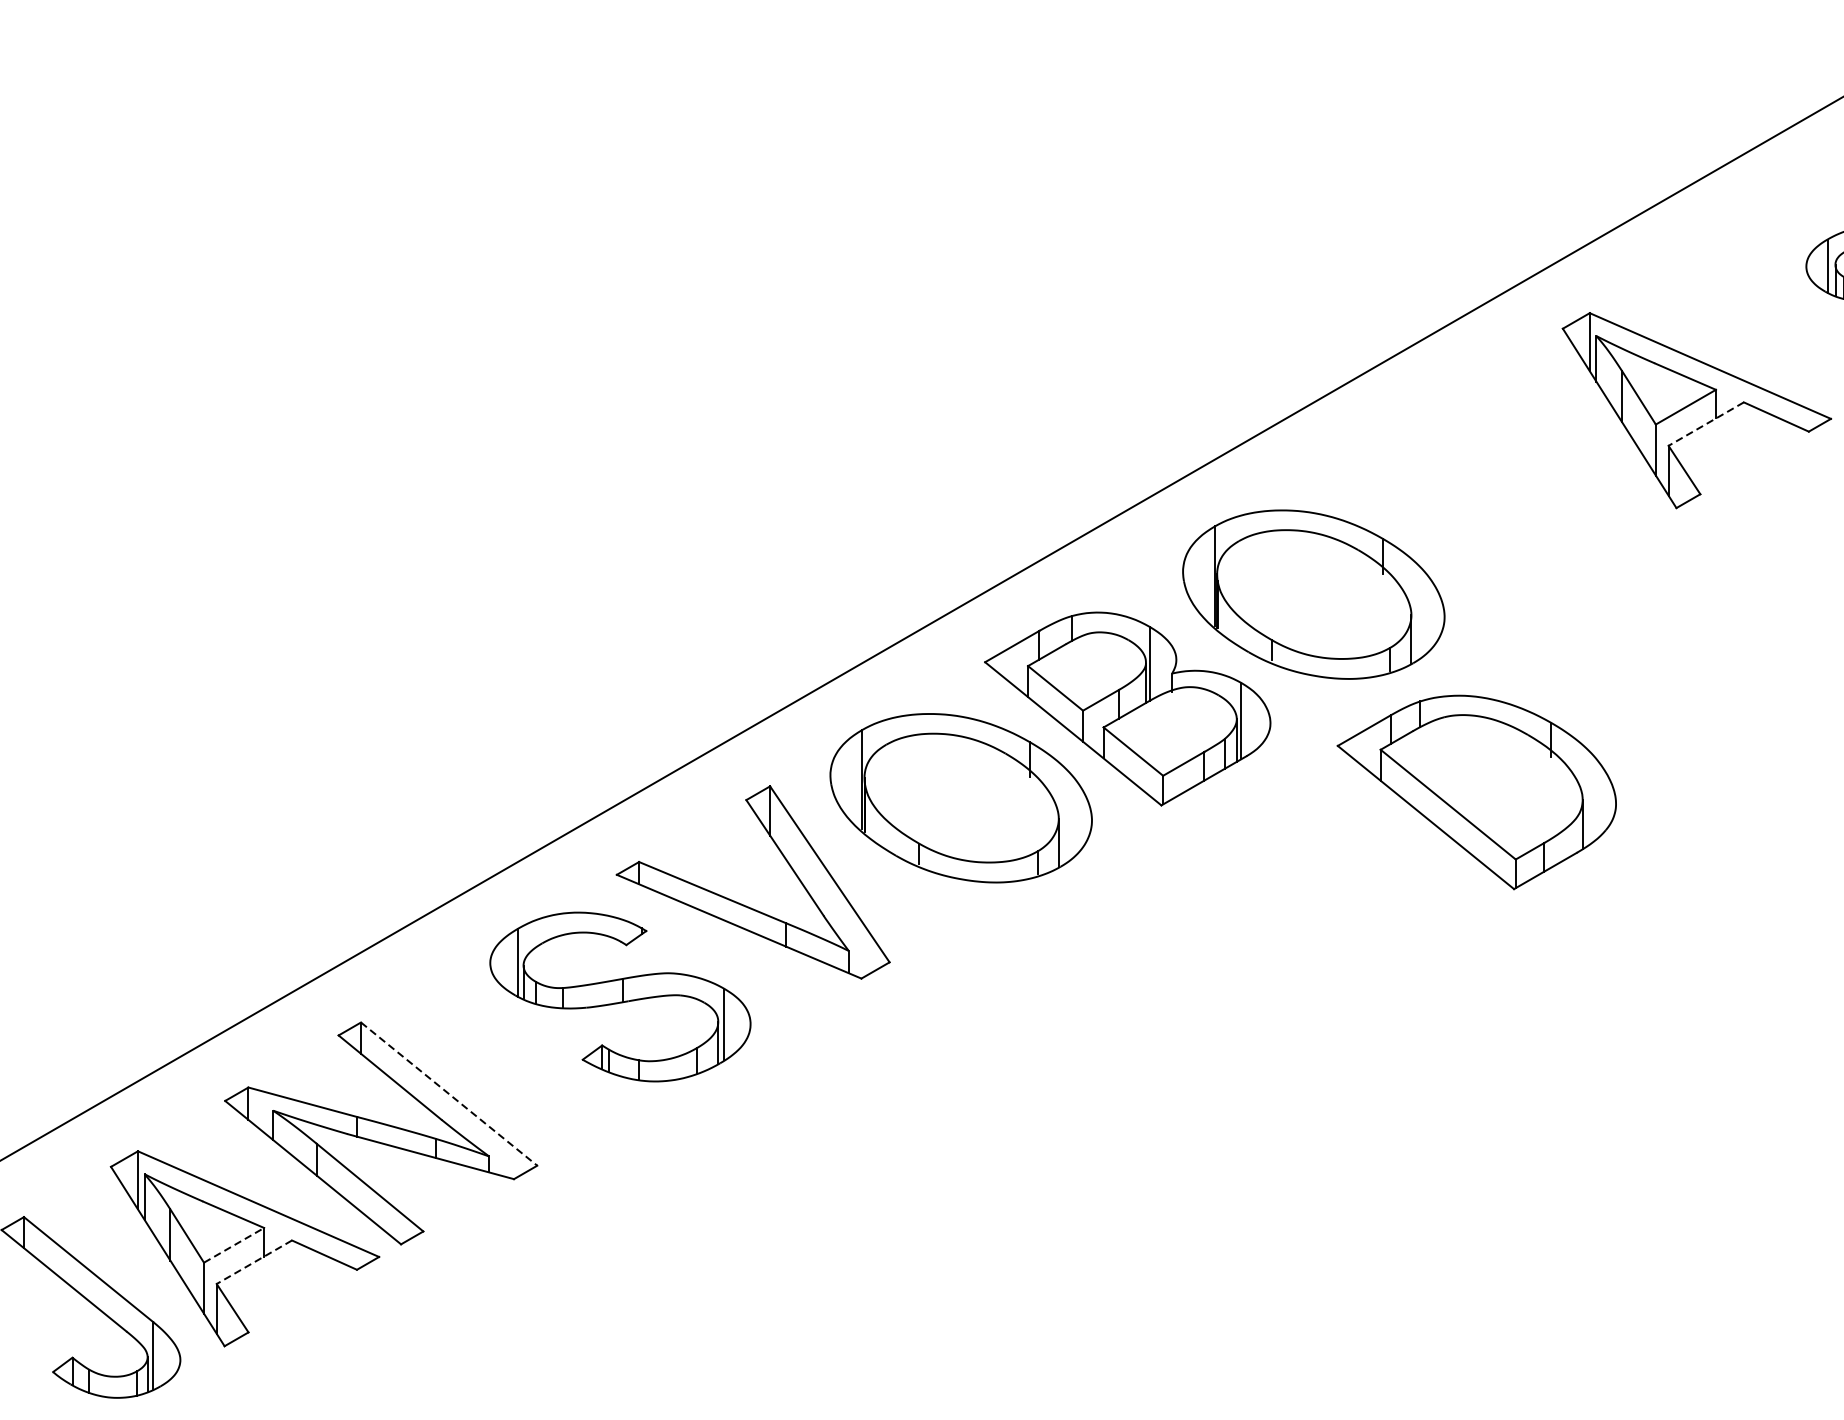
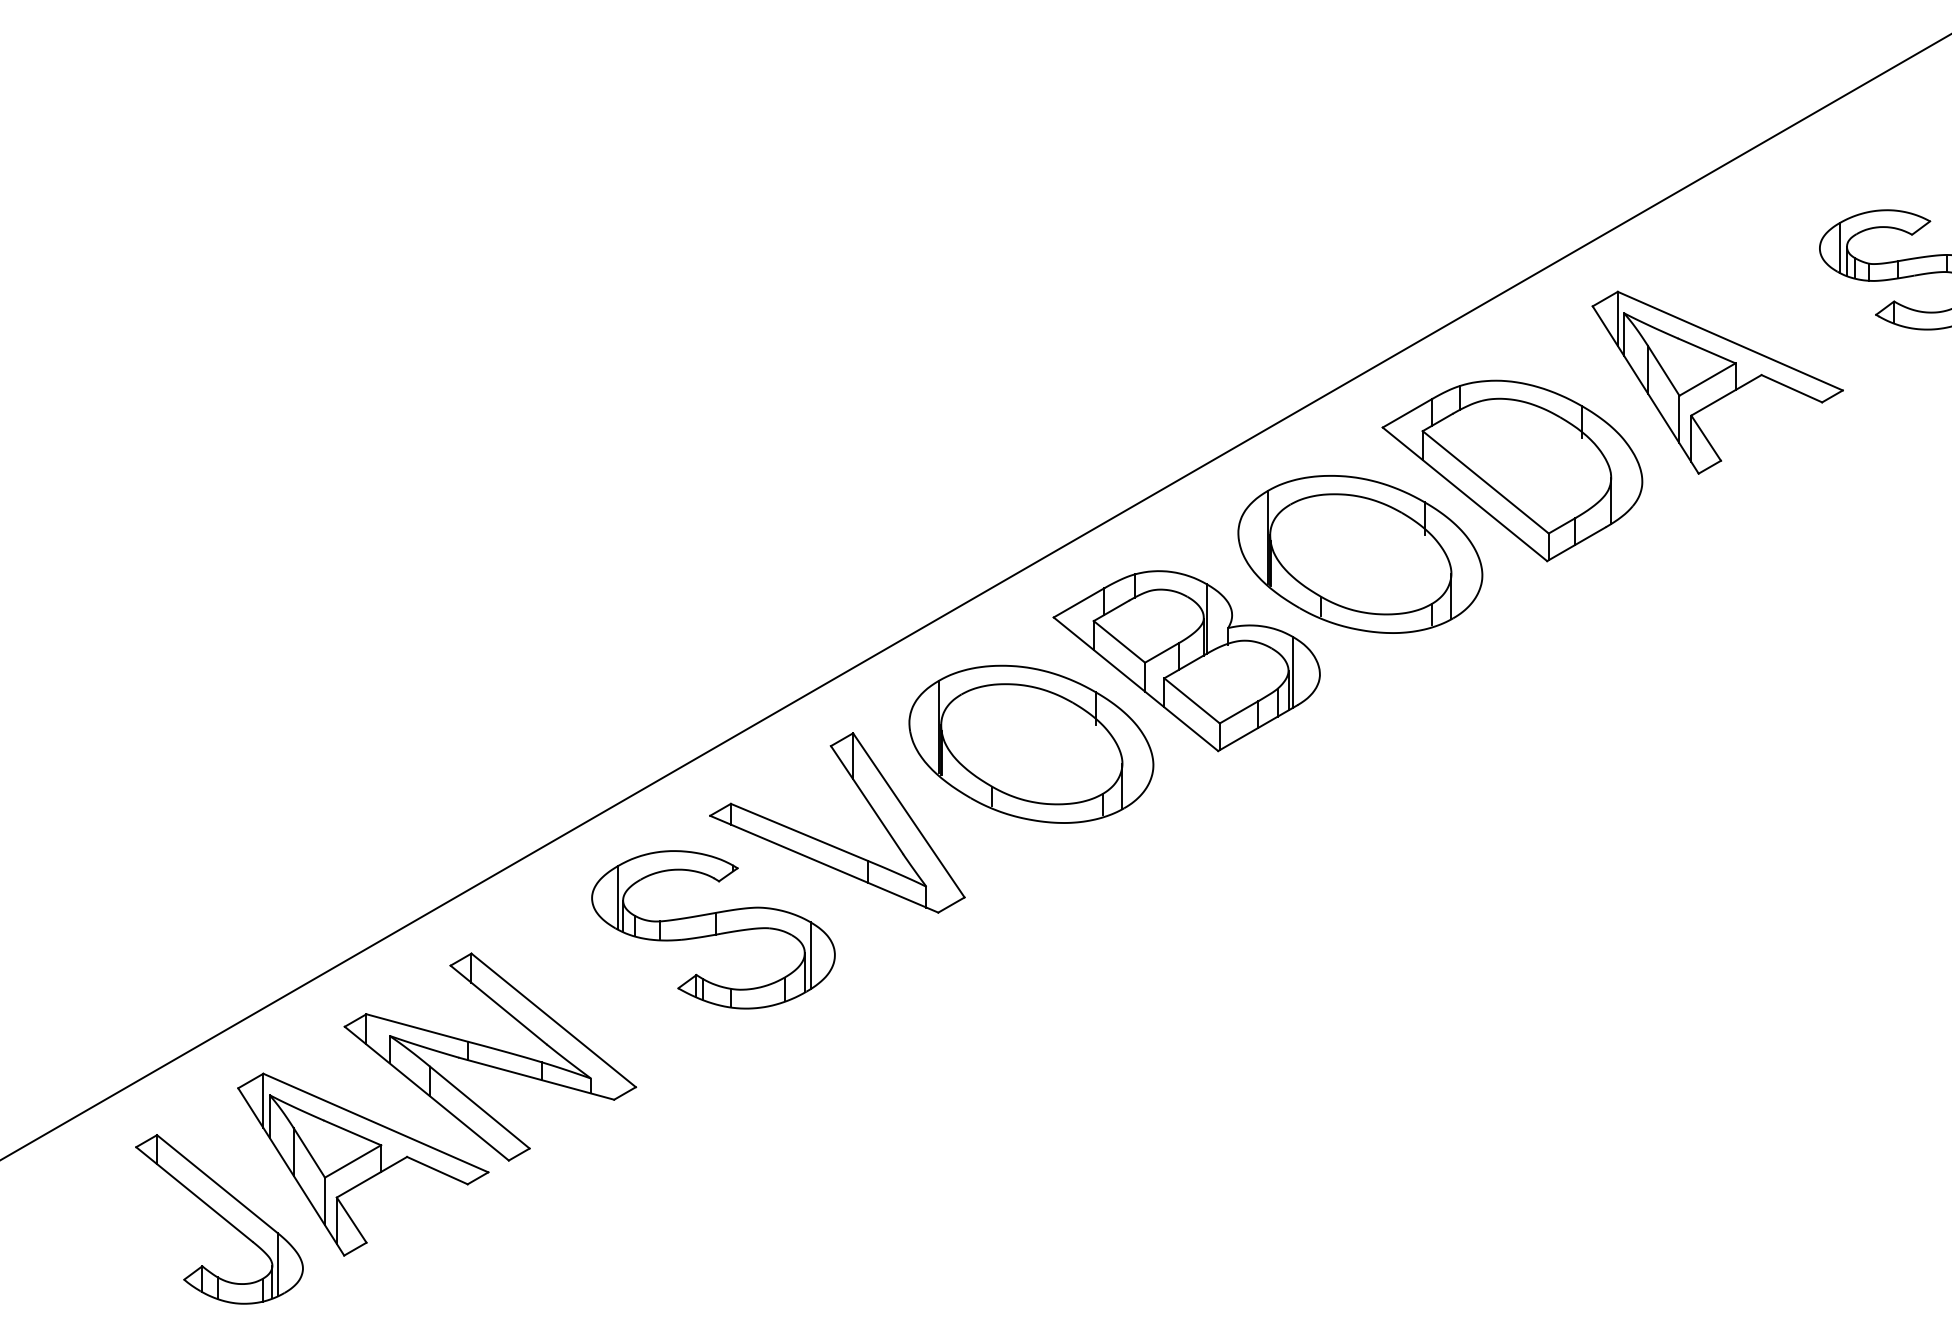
line: (1706, 424) -> (1726, 395), dashed -> solid
part: (1476, 791) -> (1512, 470), moved
line: (448, 1094) -> (553, 1020), dashed -> solid
line: (234, 1245) -> (353, 1161), dashed -> solid
line: (253, 1262) -> (371, 1177), dashed -> solid

